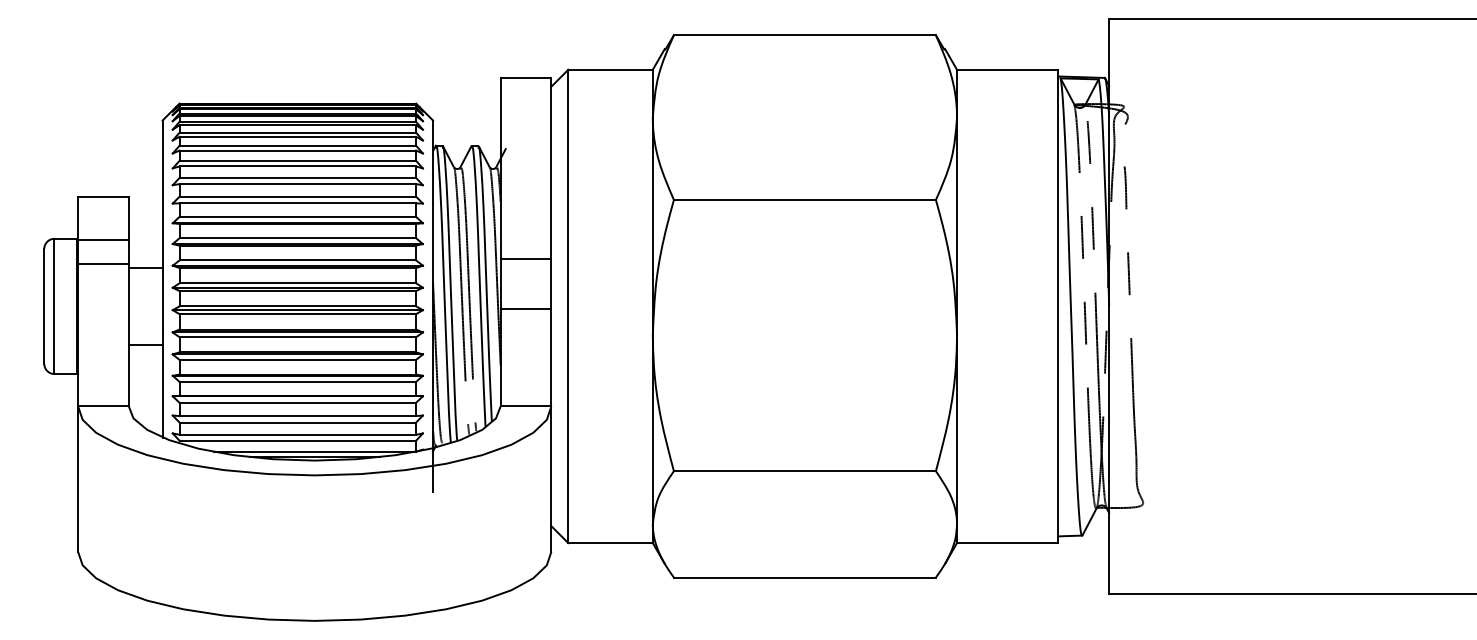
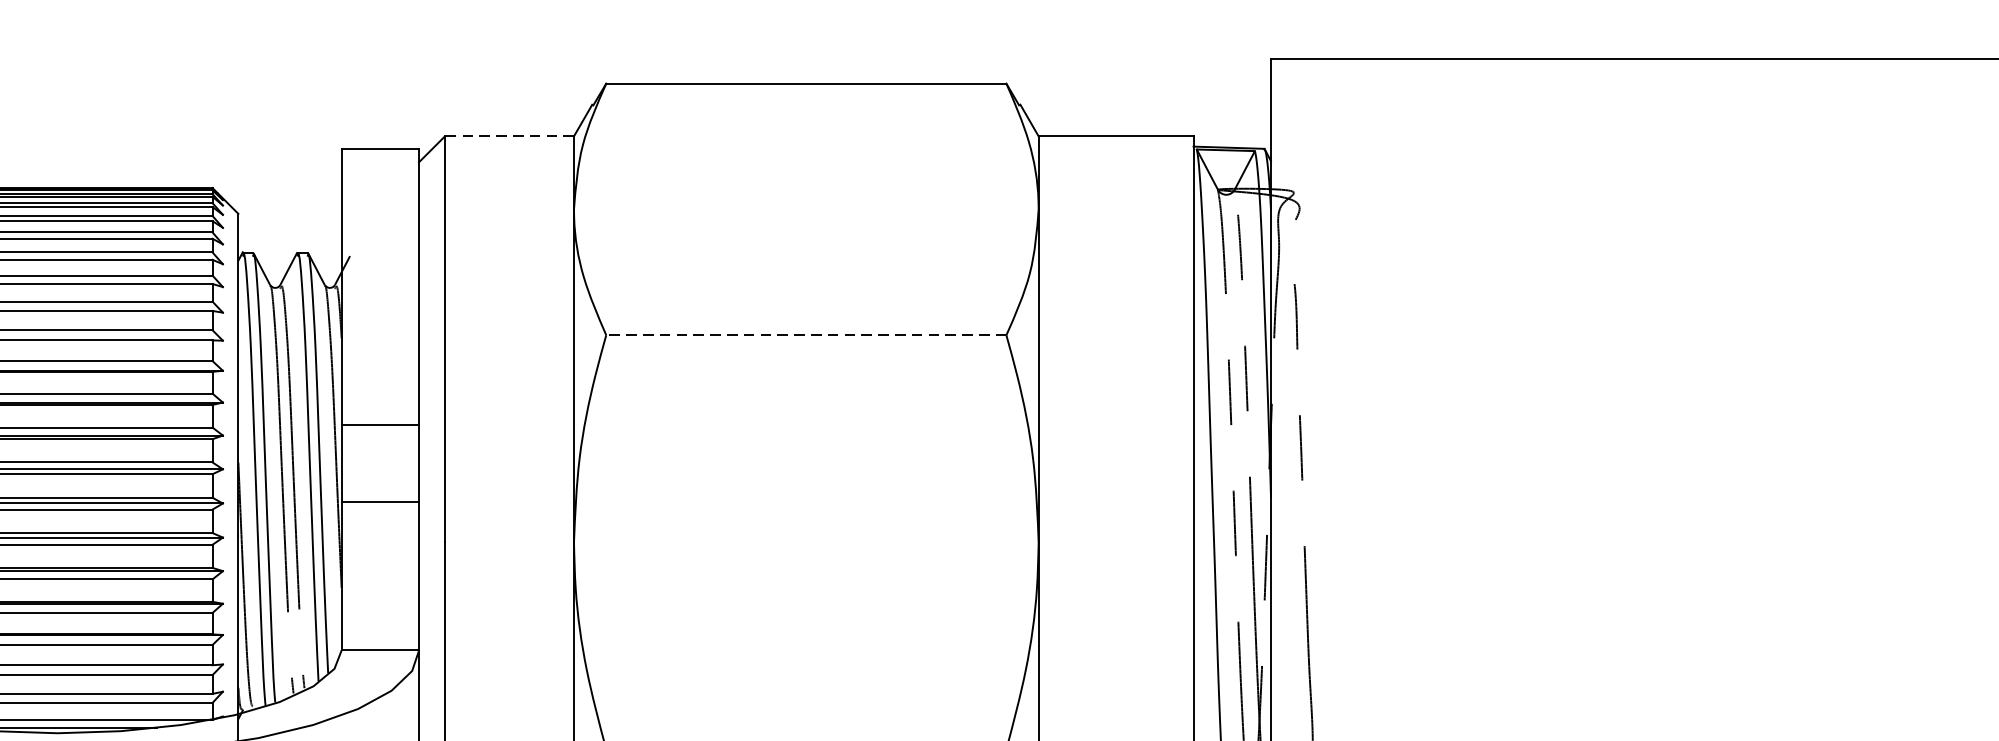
line: (610, 69) -> (509, 135), solid -> dashed
line: (804, 199) -> (805, 334), solid -> dashed

